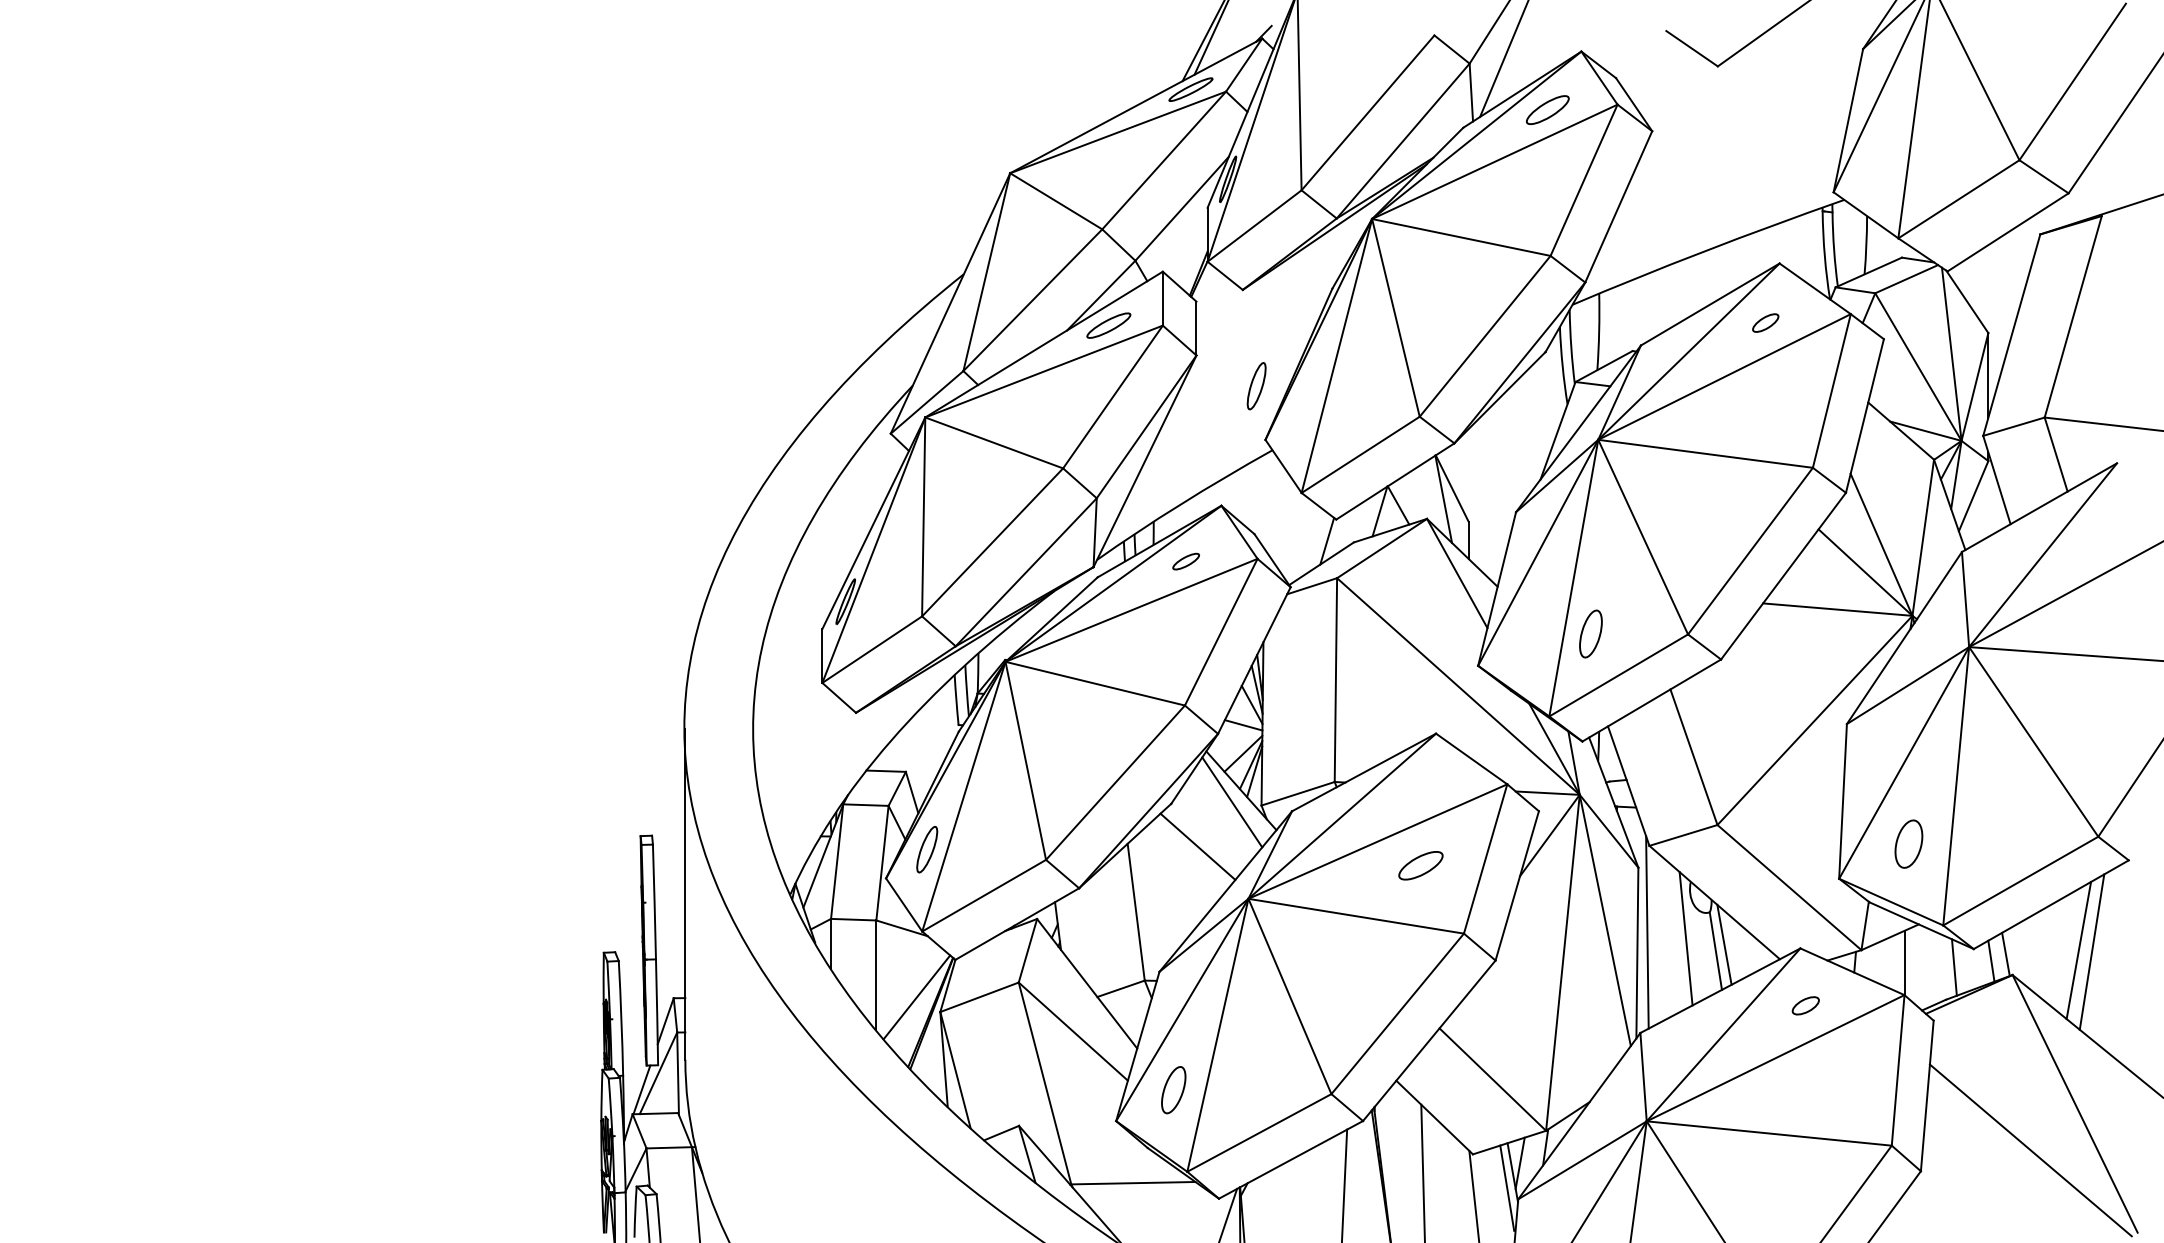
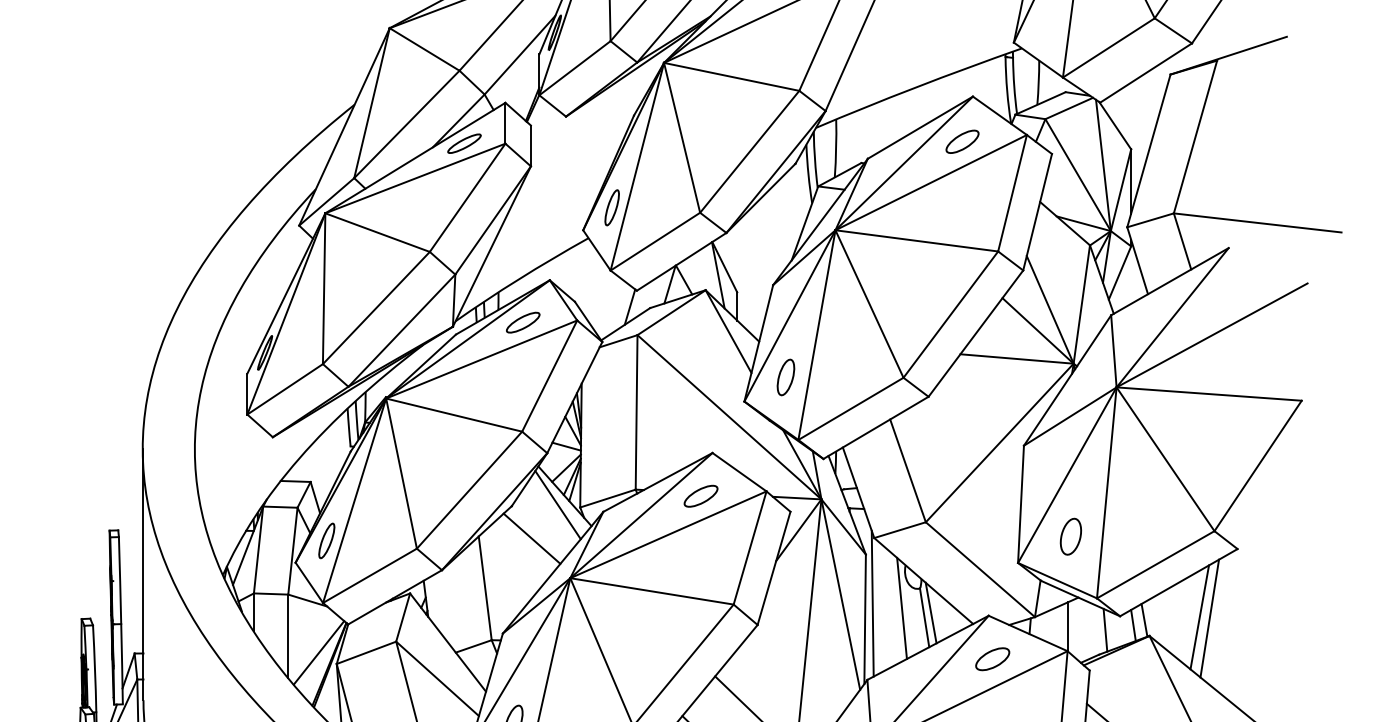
part: (1765, 322) -> (962, 141), size x1.67
part: (1256, 386) -> (612, 208), moved
part: (1185, 561) -> (522, 322), size x1.67
part: (1590, 633) -> (785, 377), moved
part: (1420, 865) -> (700, 496), moved
part: (1805, 1005) -> (992, 659), size x1.67

